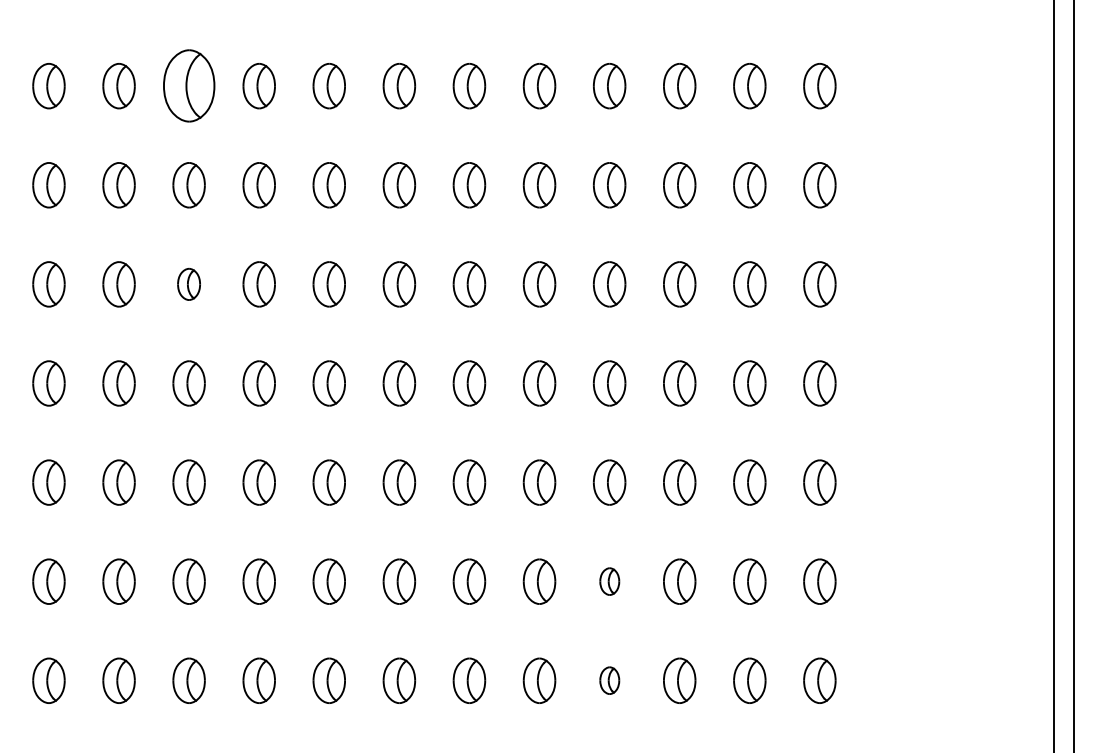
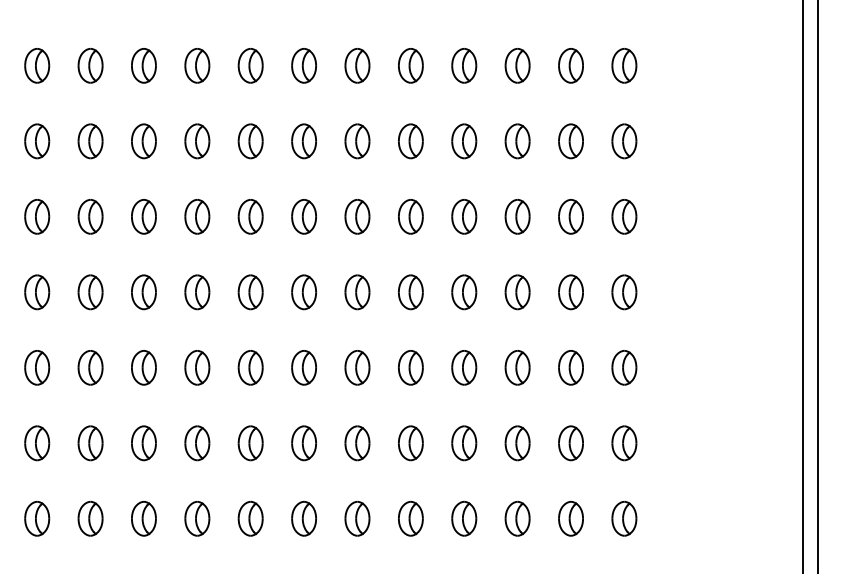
part: (188, 86) -> (143, 66), size x0.62
part: (188, 284) -> (143, 216), size x1.43
part: (609, 581) -> (464, 443), size x1.67
part: (609, 680) -> (464, 518), size x1.67

